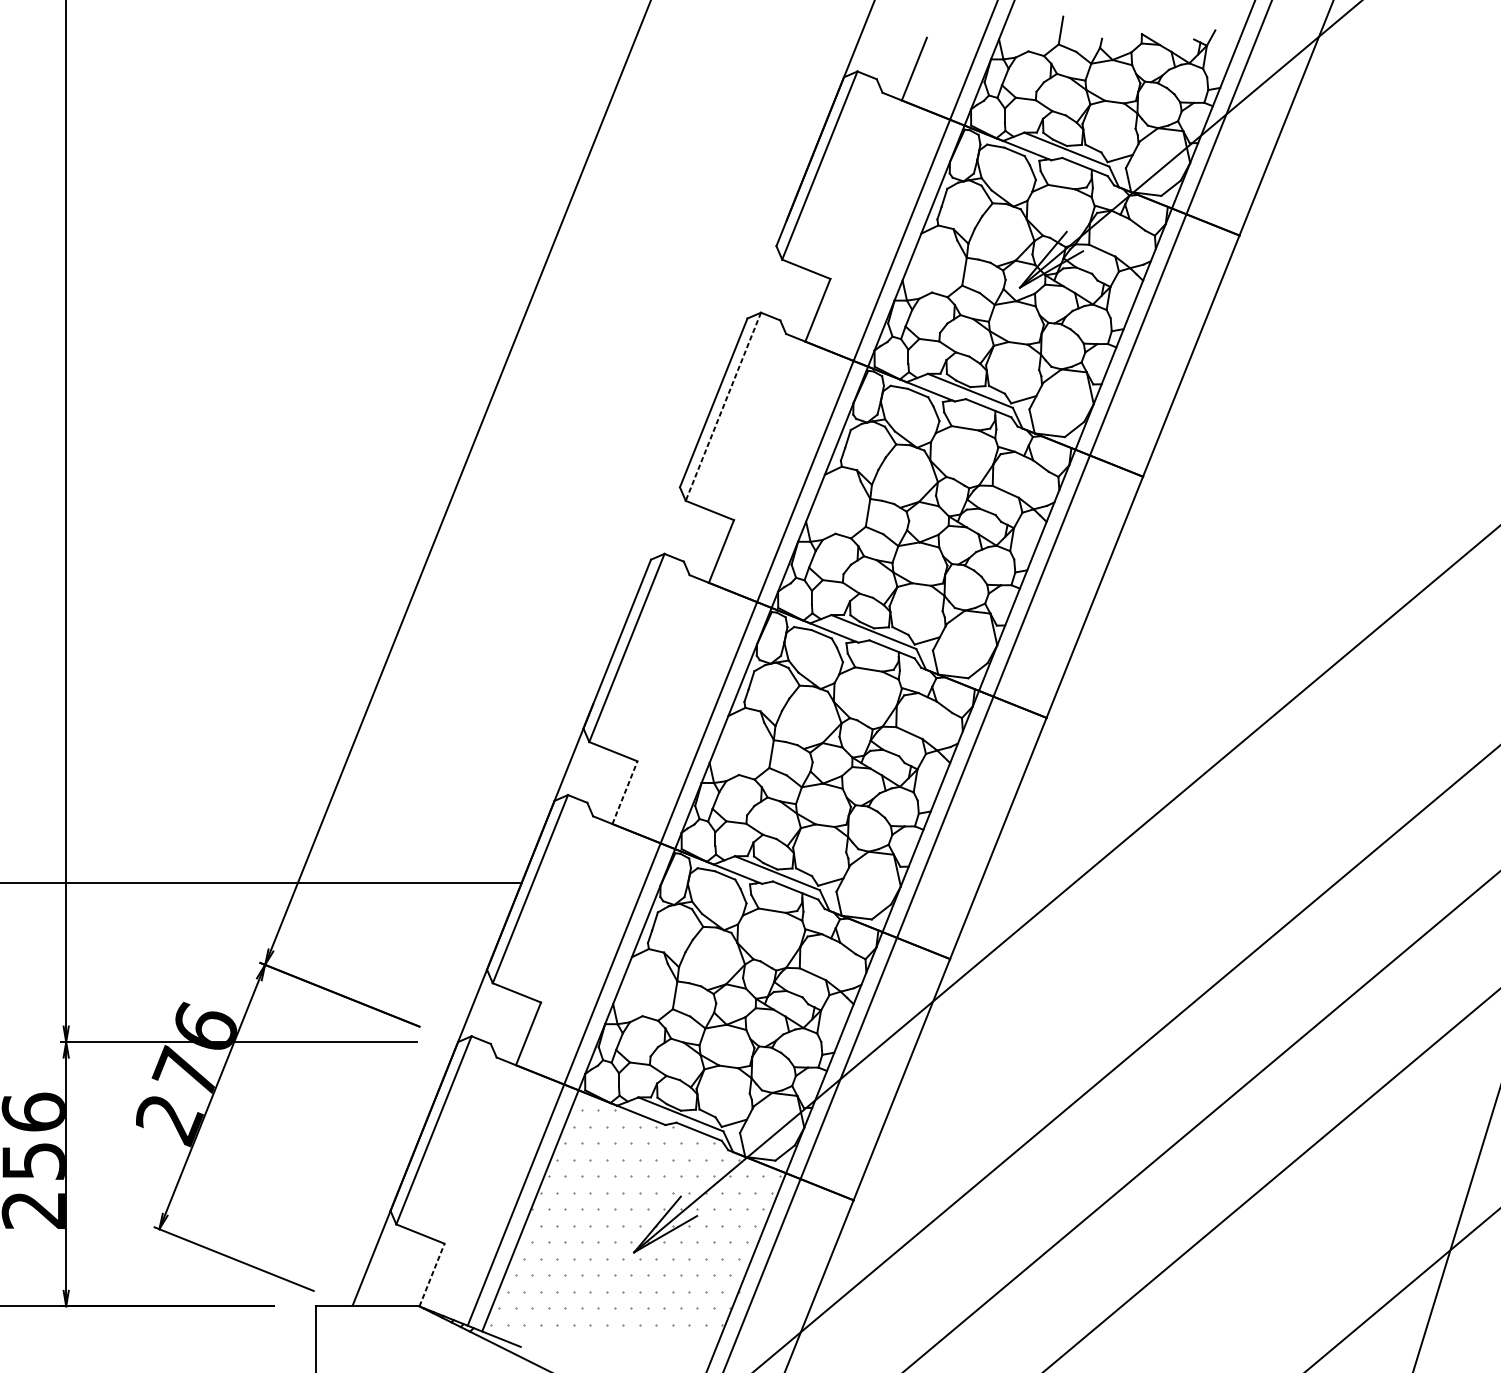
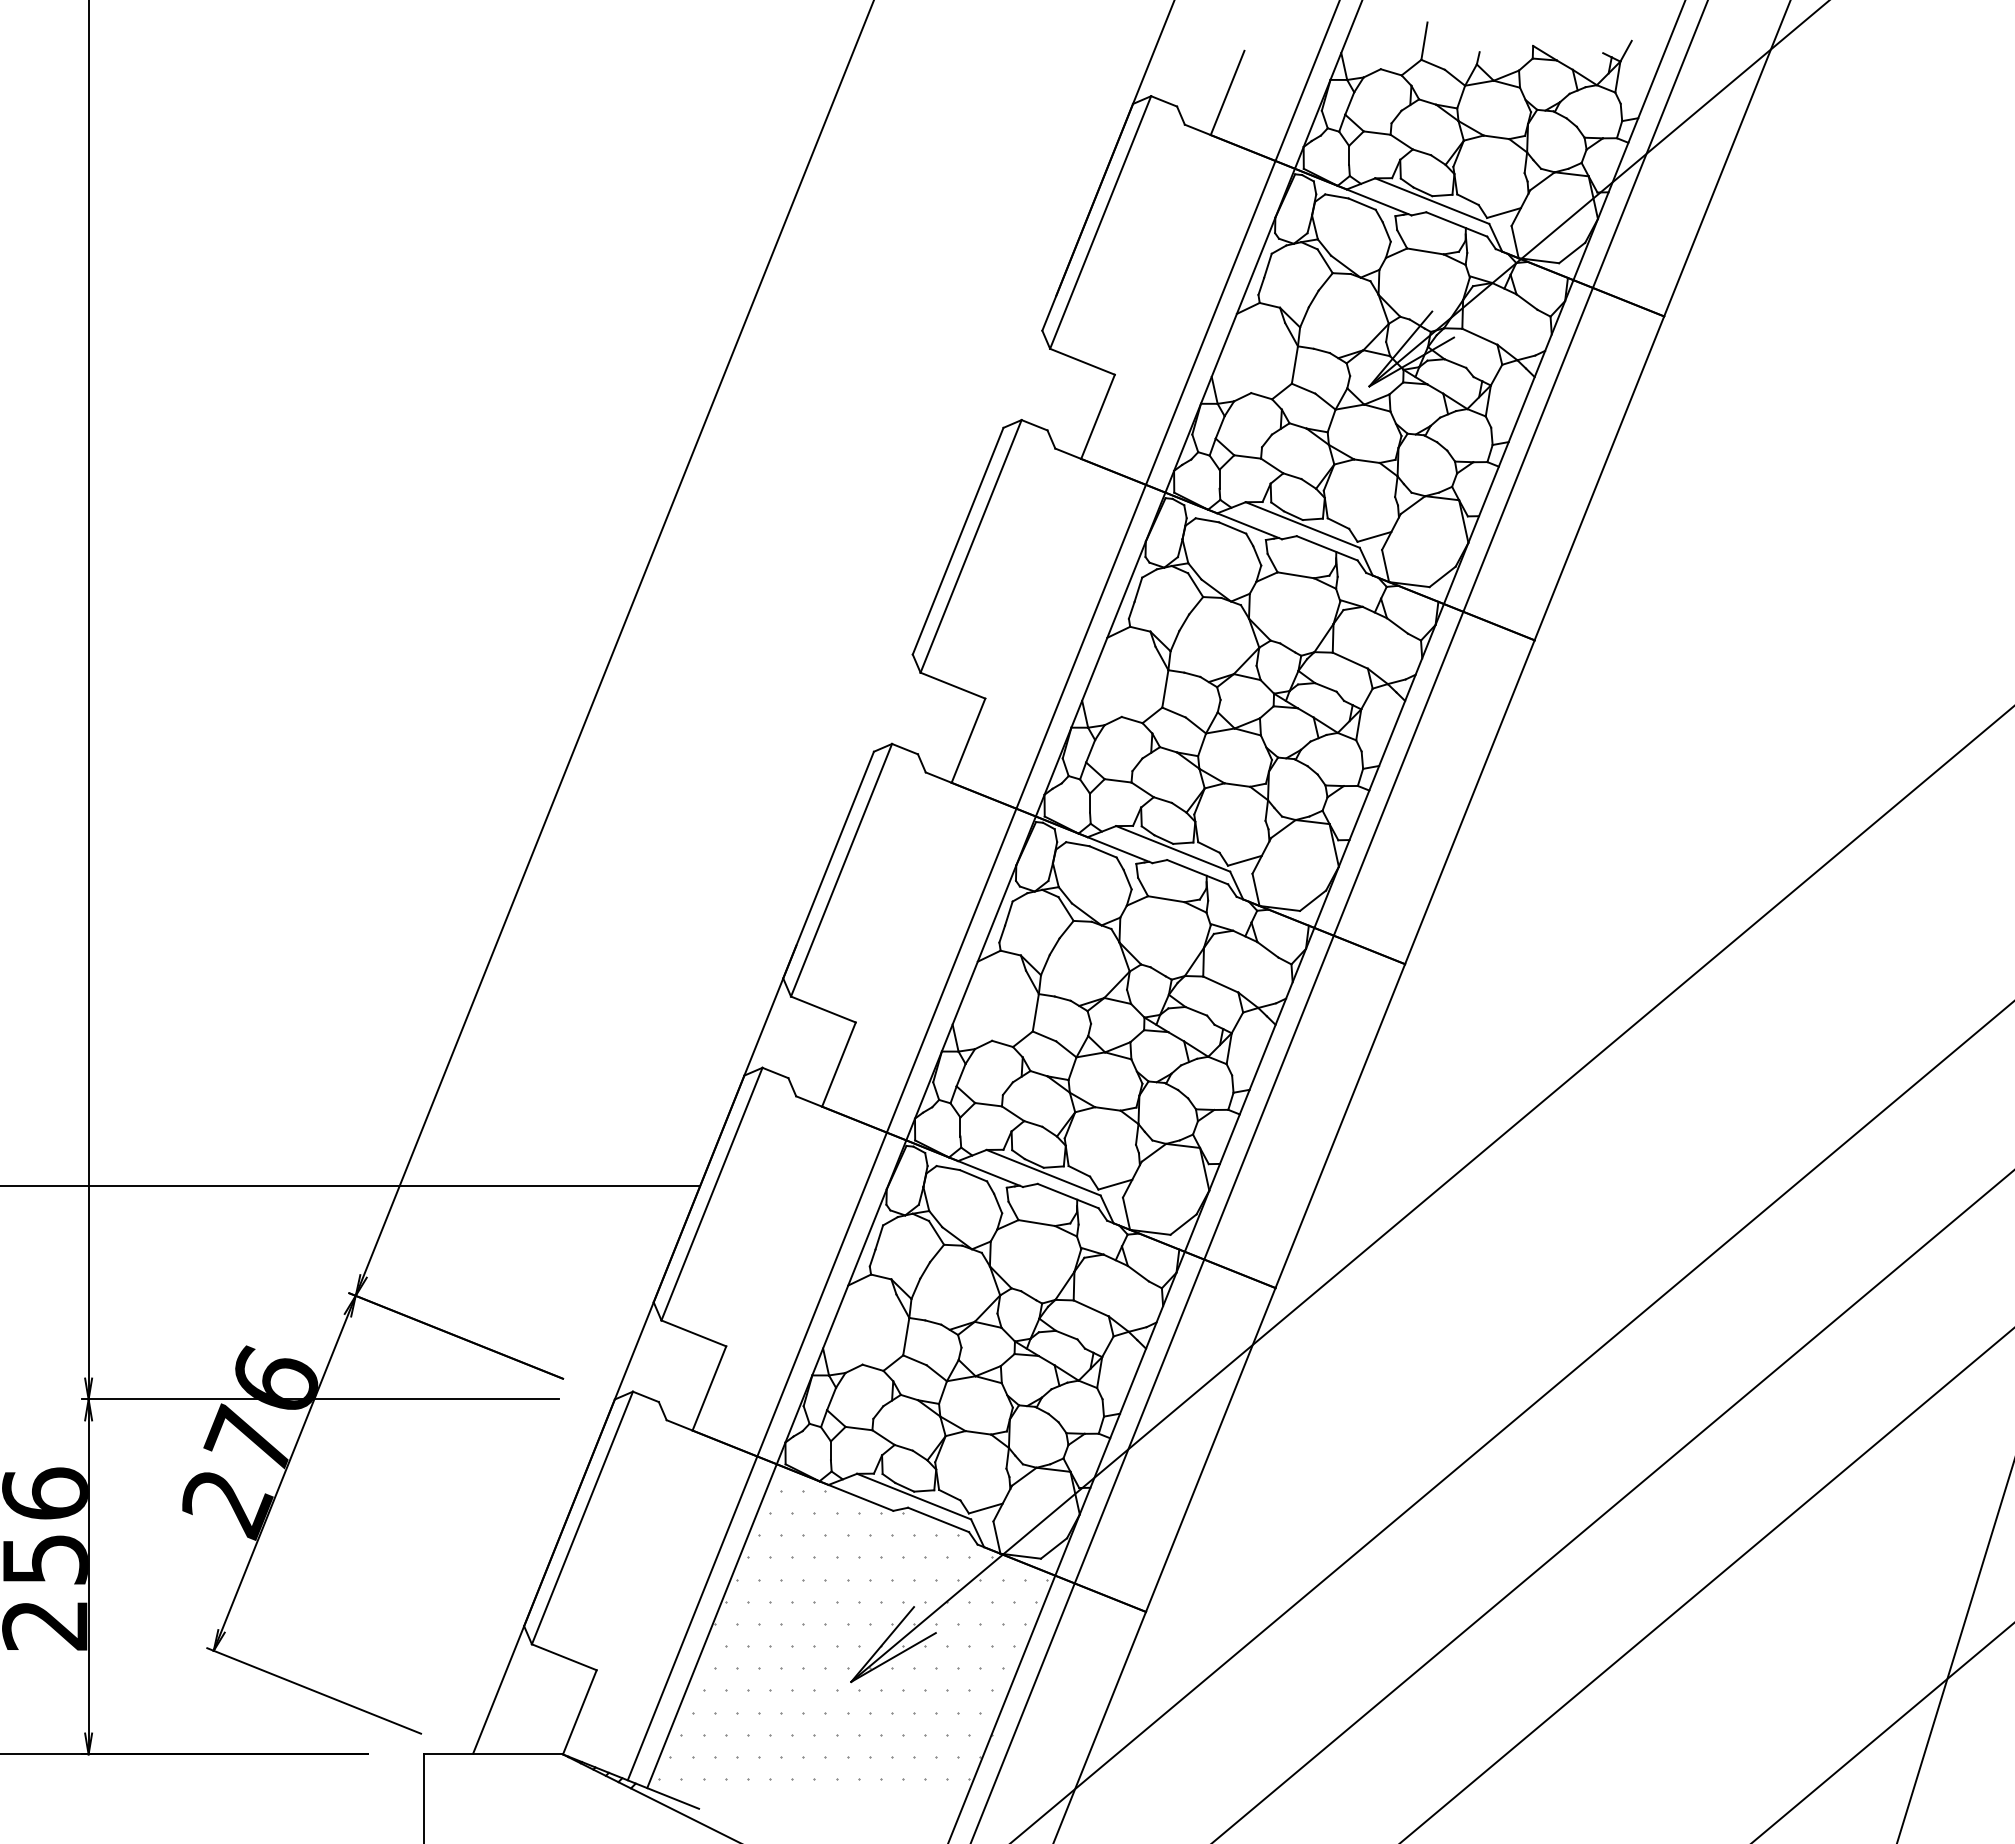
line: (722, 406) -> (970, 546), dashed -> solid
line: (625, 792) -> (839, 1064), dashed -> solid
line: (432, 1274) -> (580, 1711), dashed -> solid

